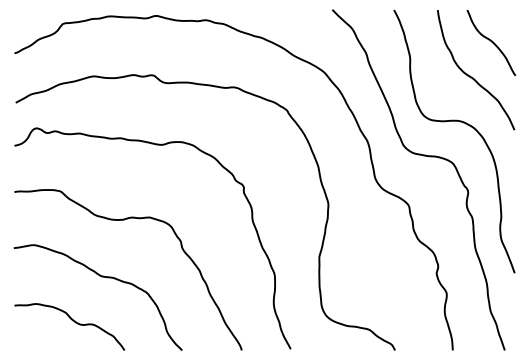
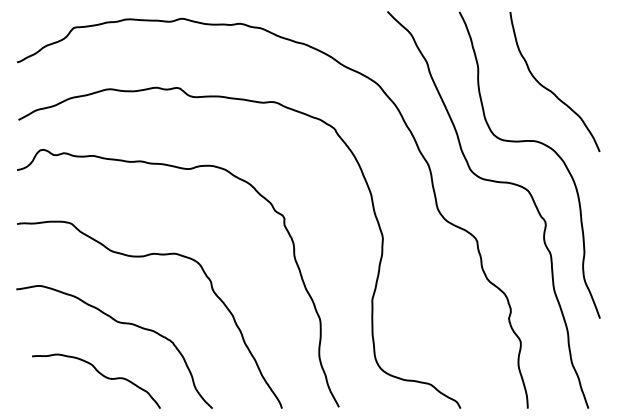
curve: (491, 42) -> (572, 49), removed
curve: (74, 322) -> (101, 375), moved

